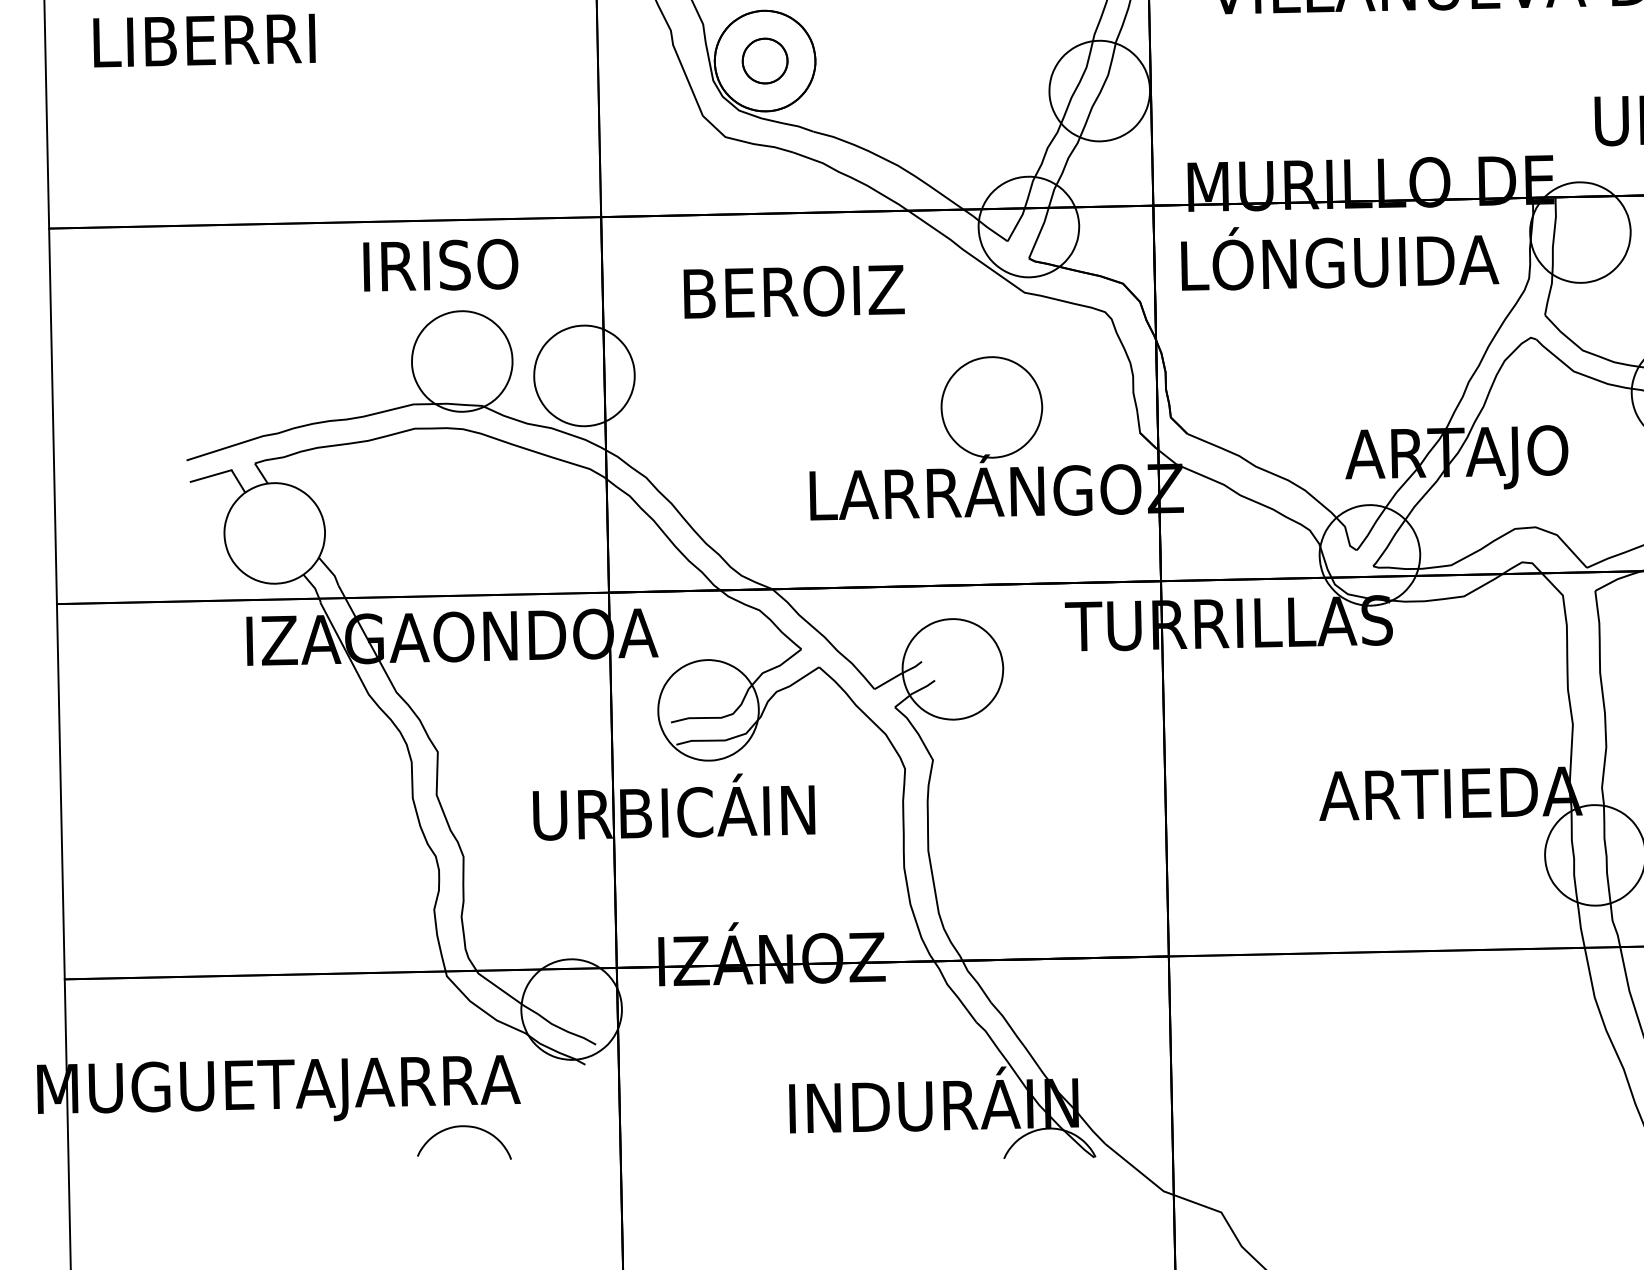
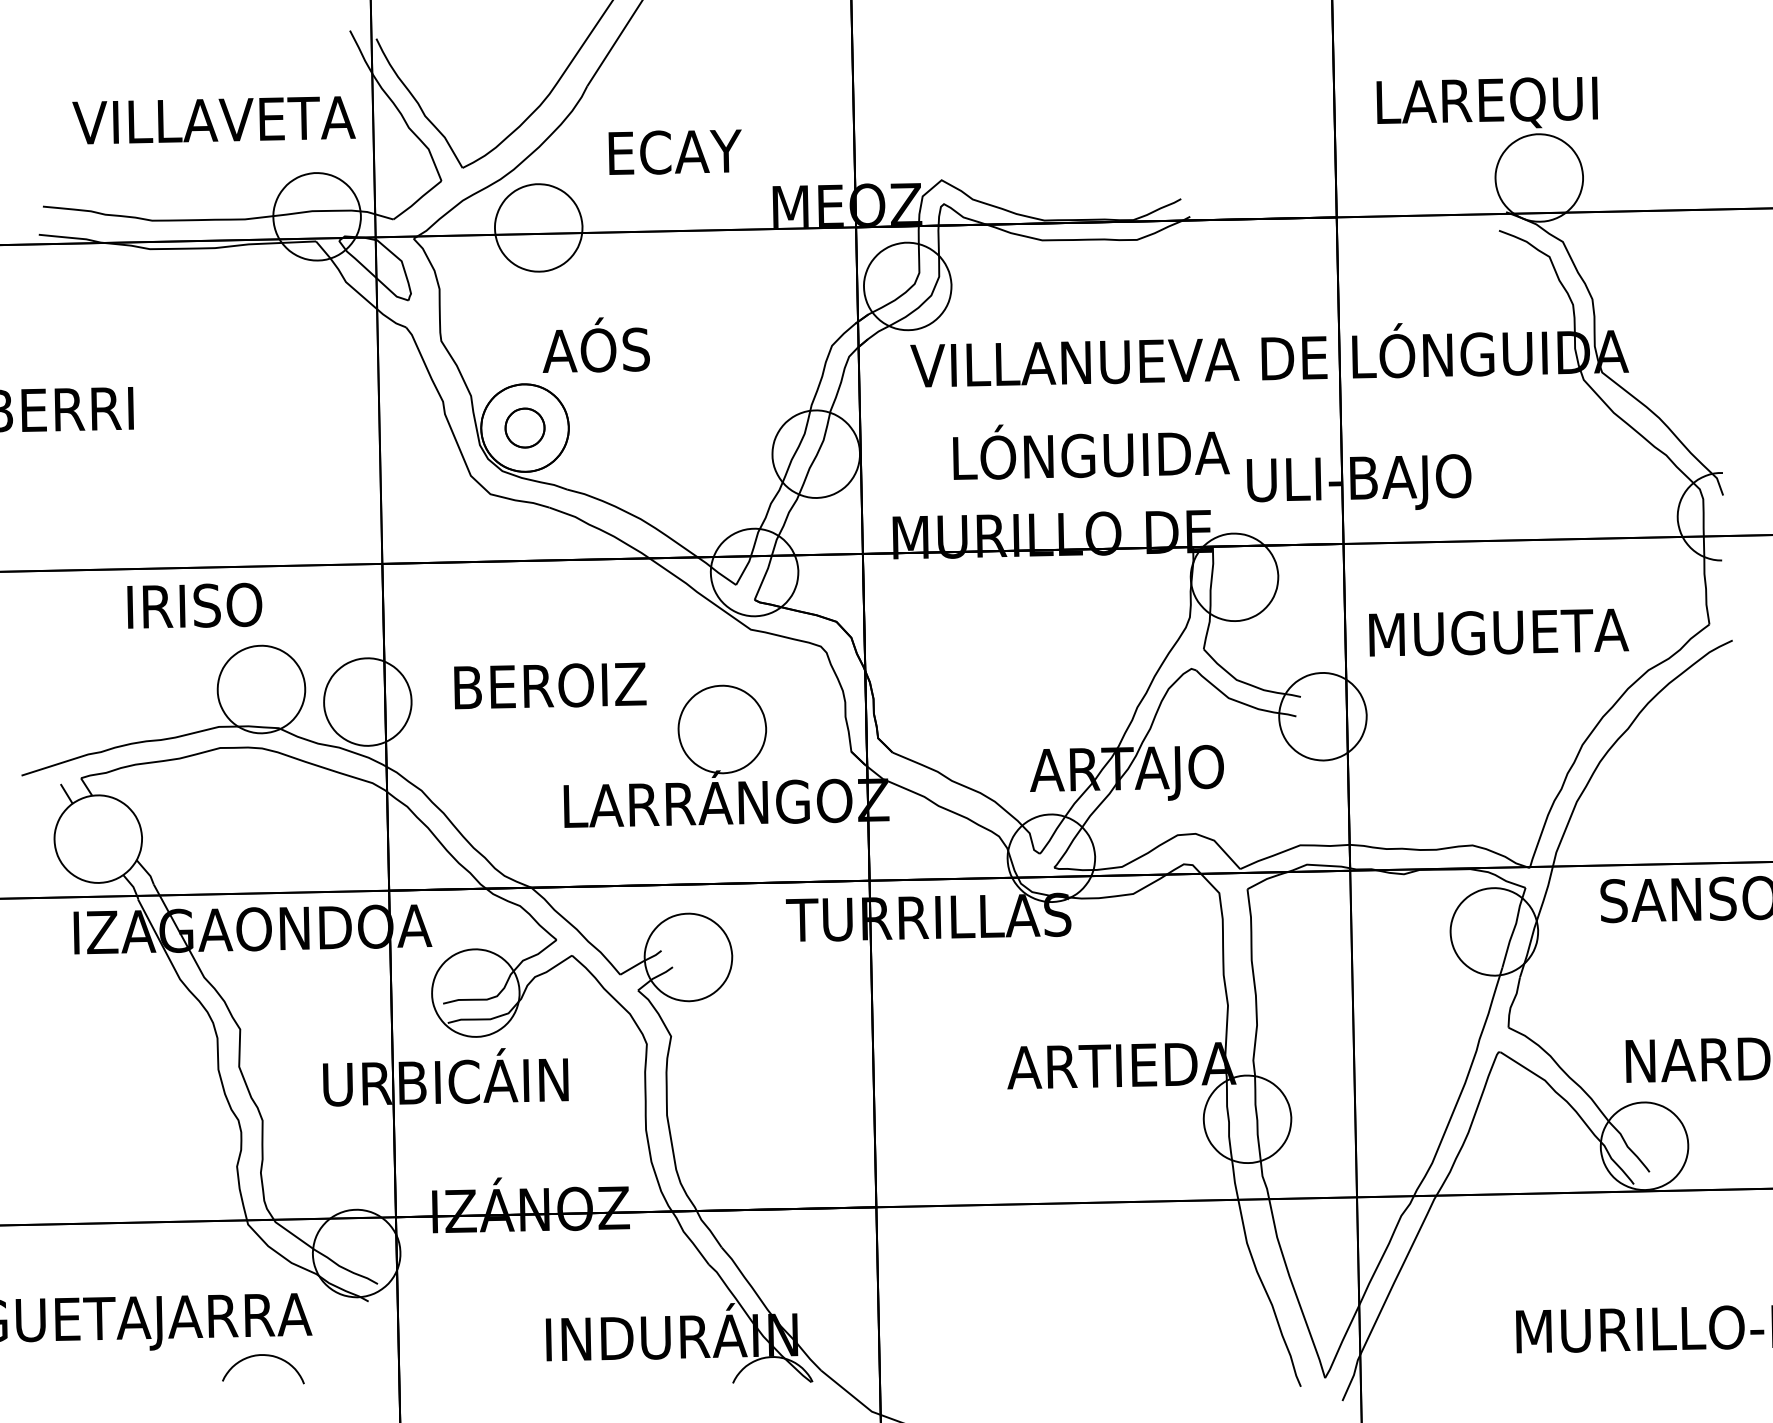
text: (1340, 258) -> (1091, 451), moved
text: (440, 264) -> (194, 605), moved
text: (794, 291) -> (550, 685), moved
line: (210, 476) -> (42, 789), removed

